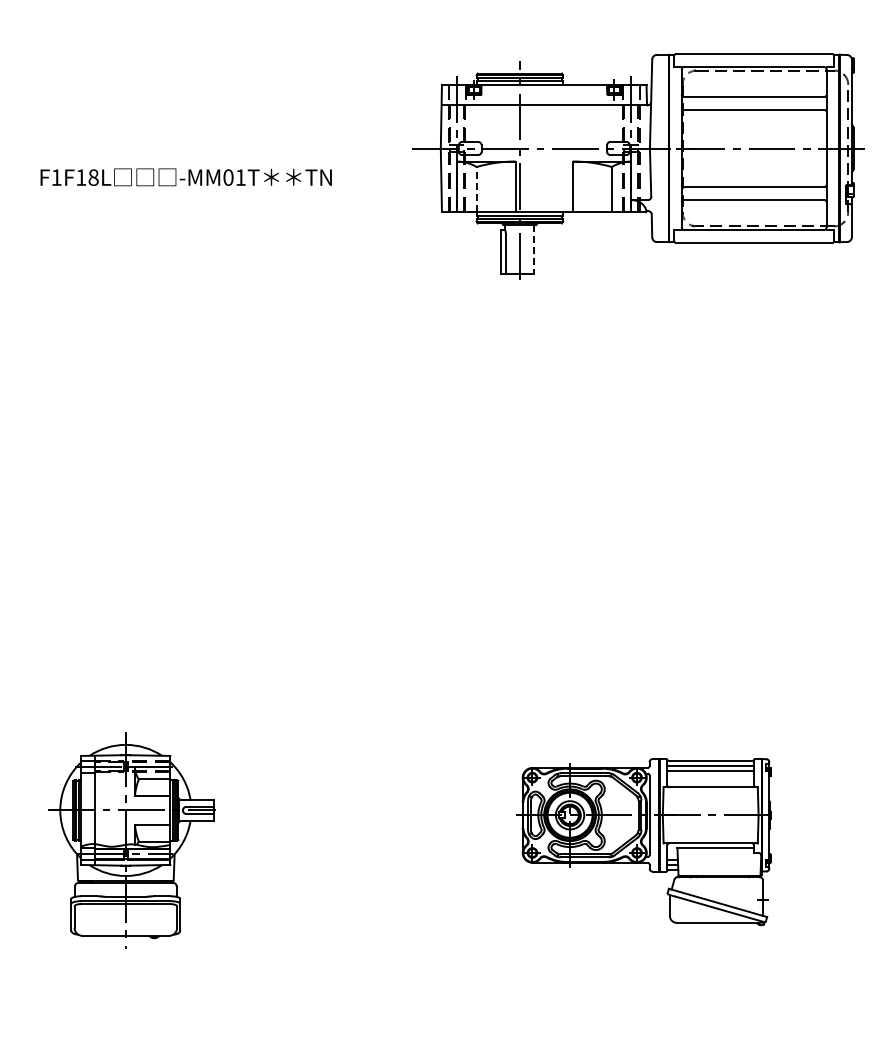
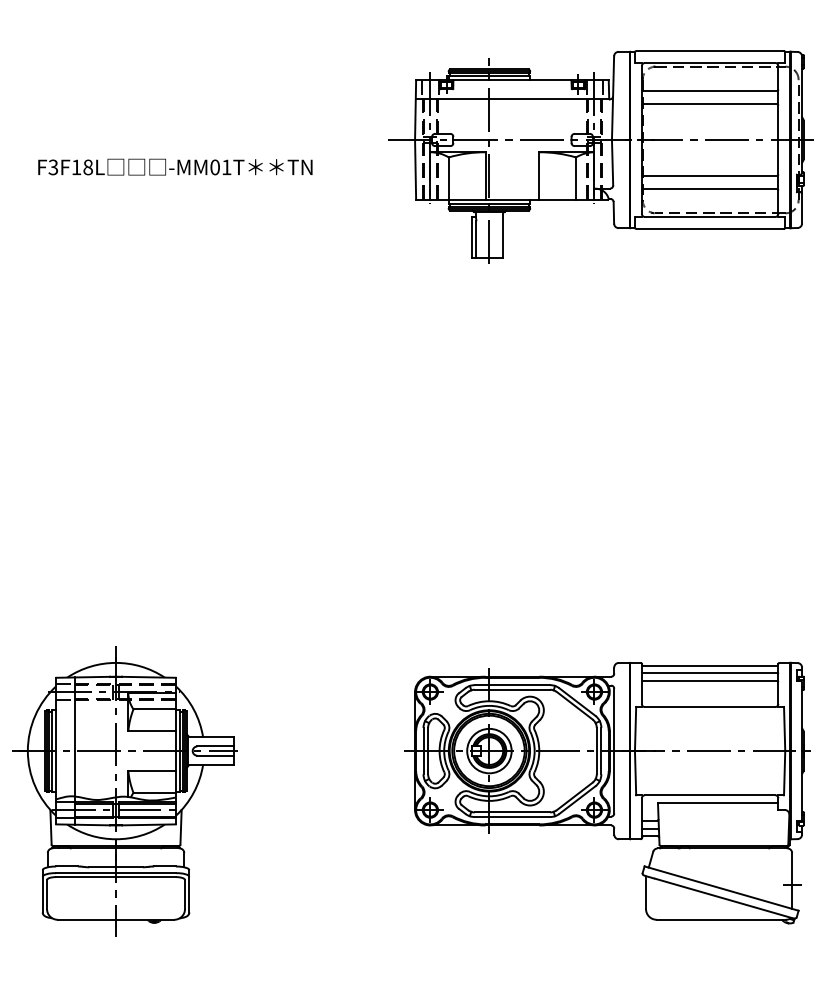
text: (56, 177) -> (53, 167), F1F18L -> F3F18L
line: (476, 189) -> (448, 178), dashed -> solid
line: (534, 249) -> (503, 235), dashed -> solid
part: (131, 840) -> (123, 791), size x1.43
part: (645, 841) -> (607, 792), size x1.67

